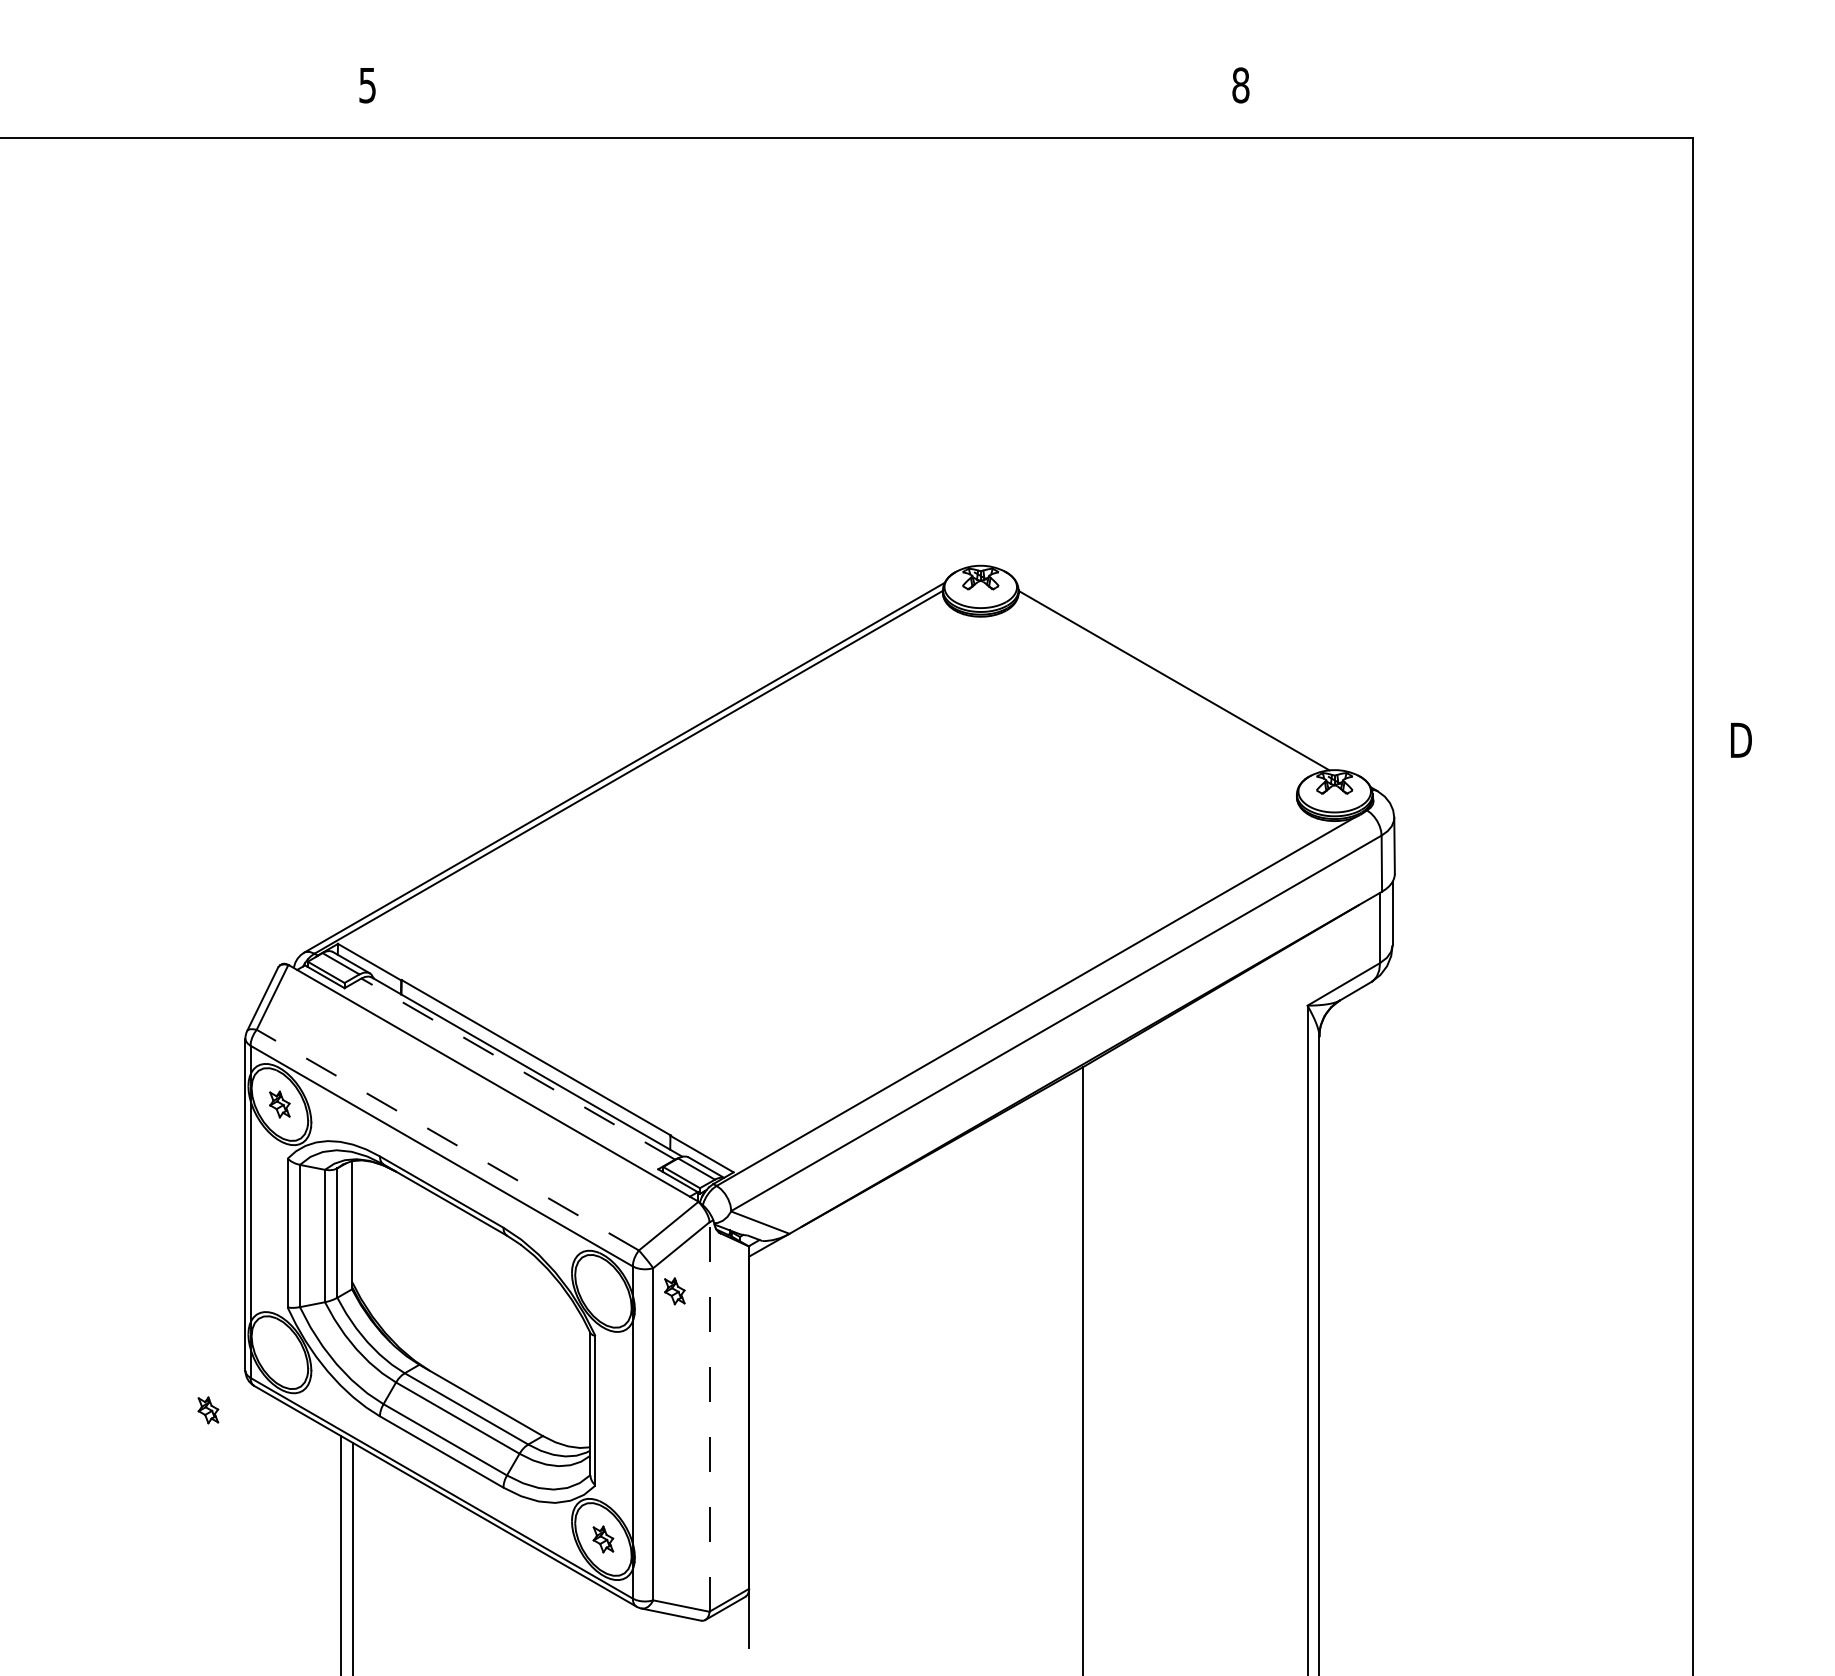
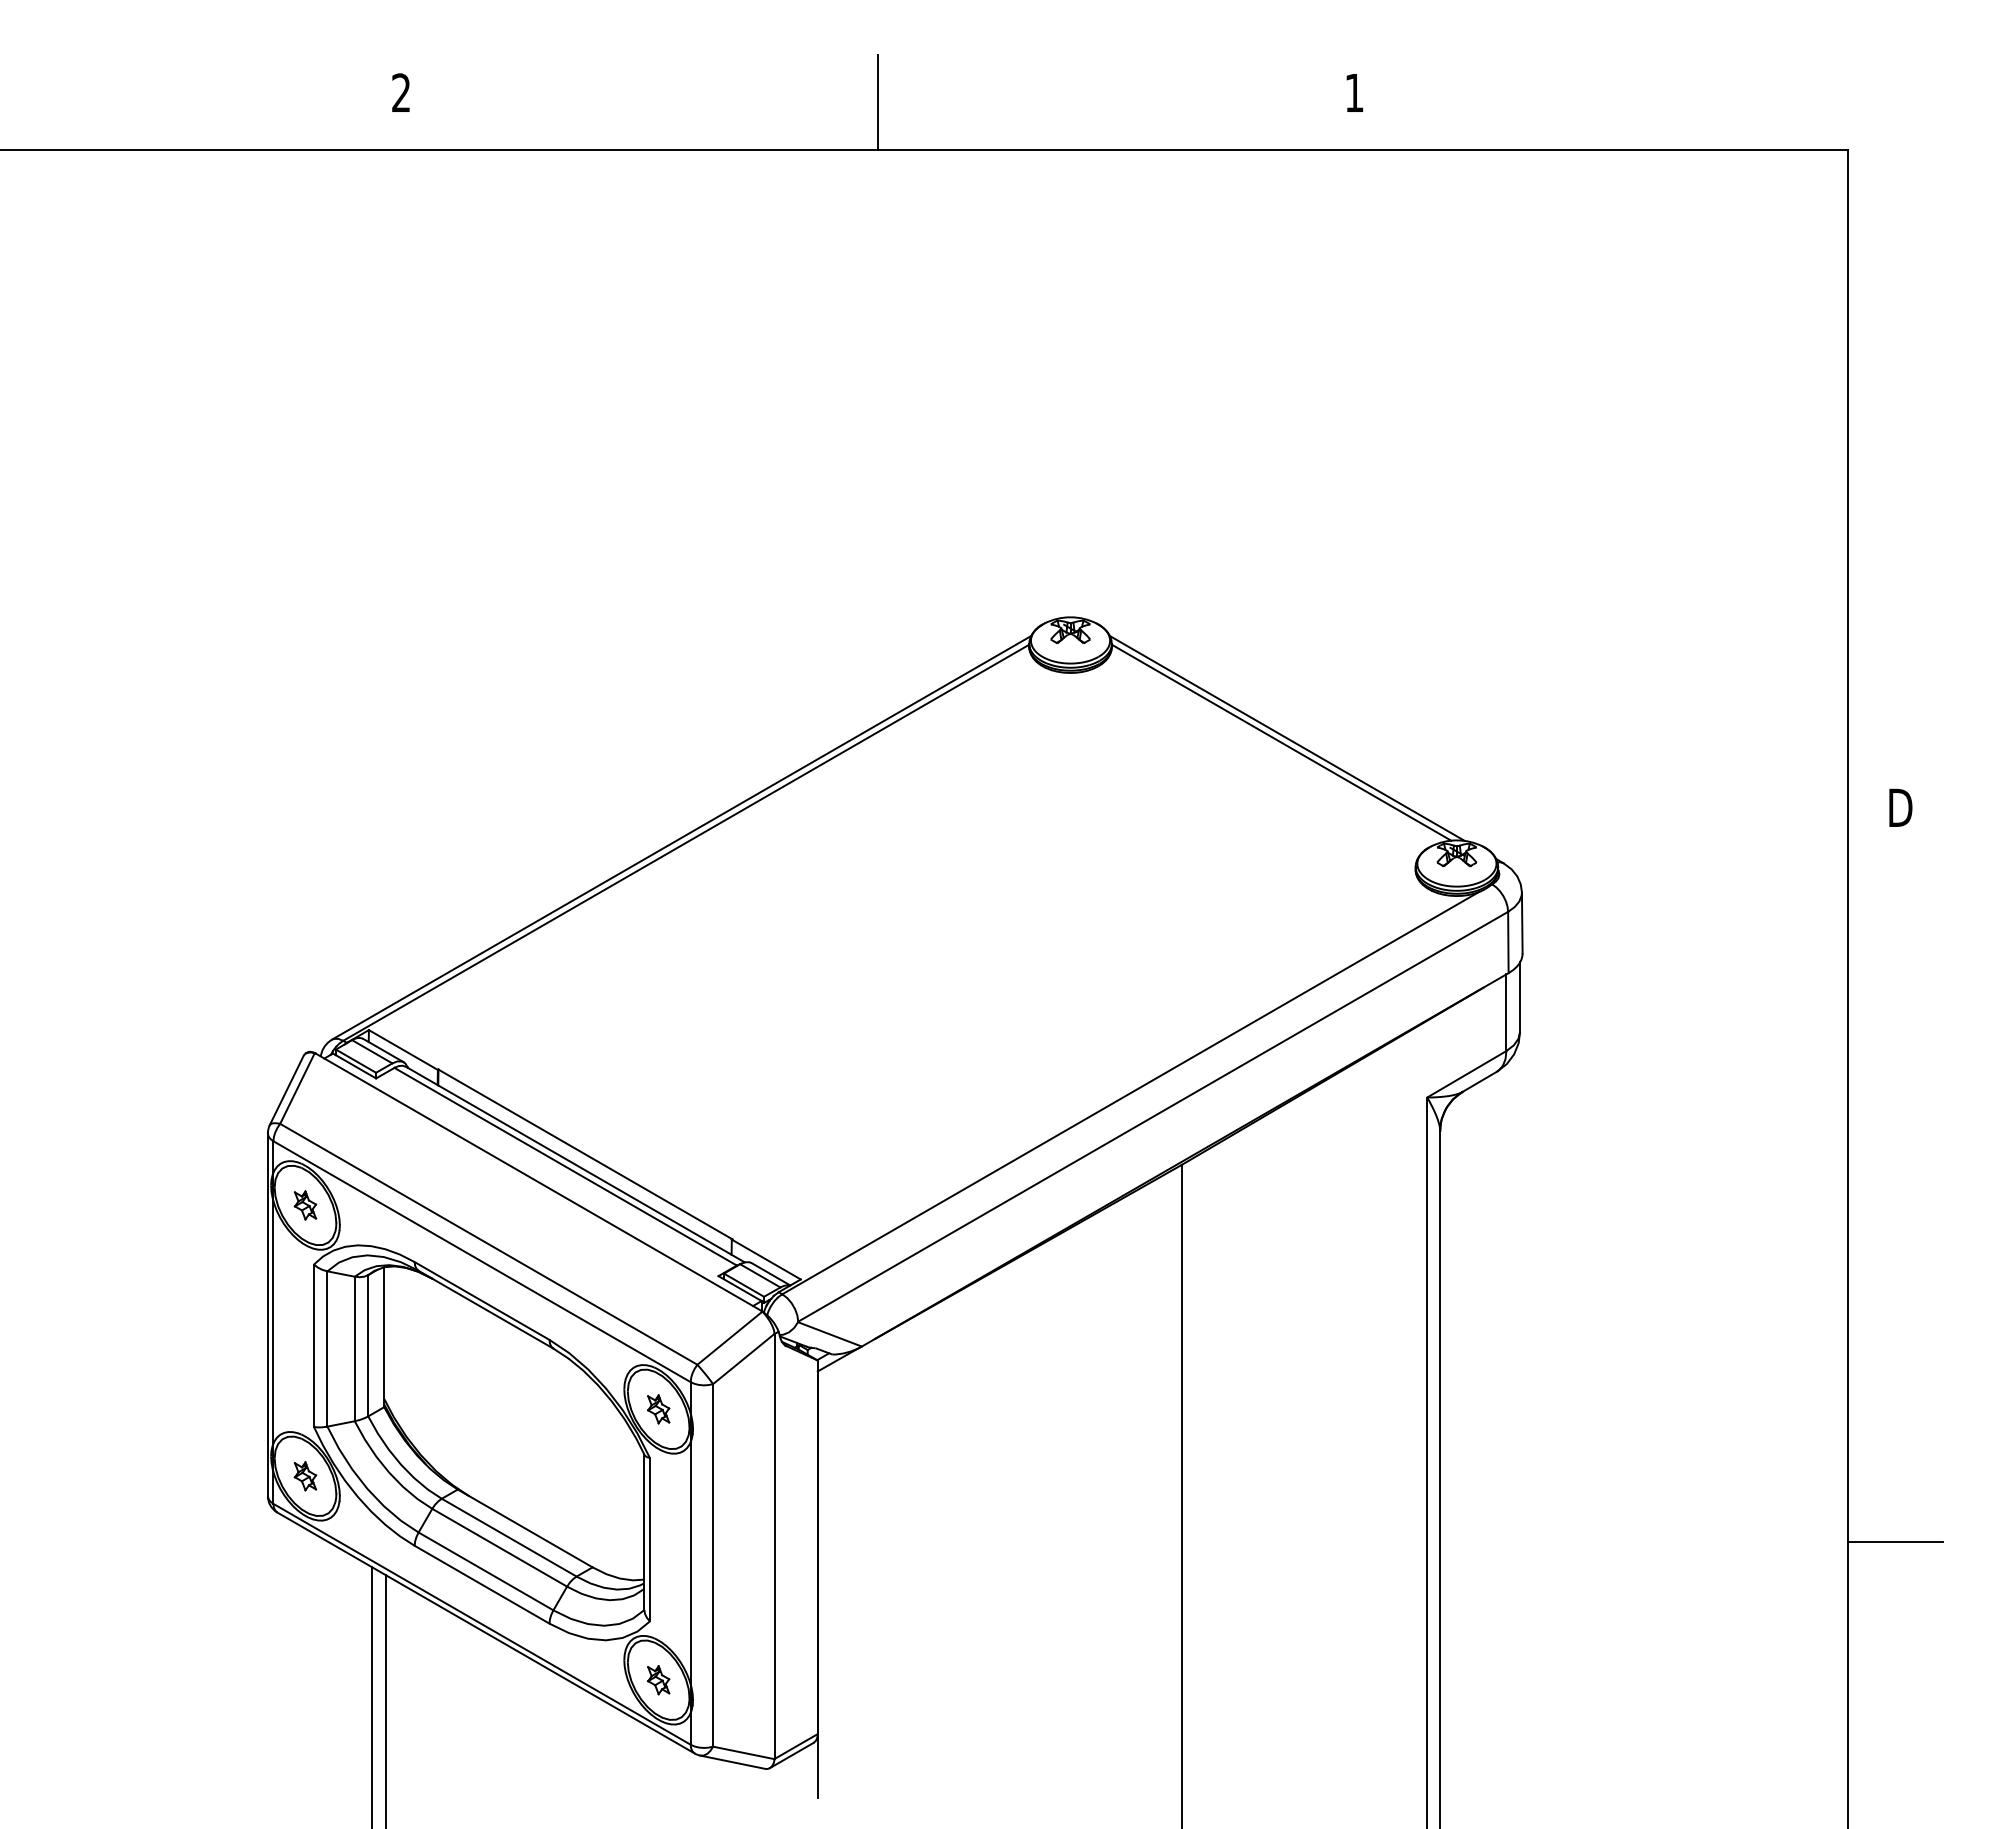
text: (367, 84) -> (401, 92), 5 -> 2
text: (1240, 84) -> (1354, 92), 8 -> 1
line: (804, 94) -> (878, 102), added
line: (1178, 676) -> (1286, 738), added
line: (518, 1068) -> (565, 1166), dashed -> solid
line: (447, 1140) -> (488, 1244), dashed -> solid
part: (674, 1291) -> (658, 1409), moved
part: (208, 1410) -> (305, 1476), moved
line: (1735, 1412) -> (1894, 1541), added
line: (709, 1416) -> (774, 1546), dashed -> solid

